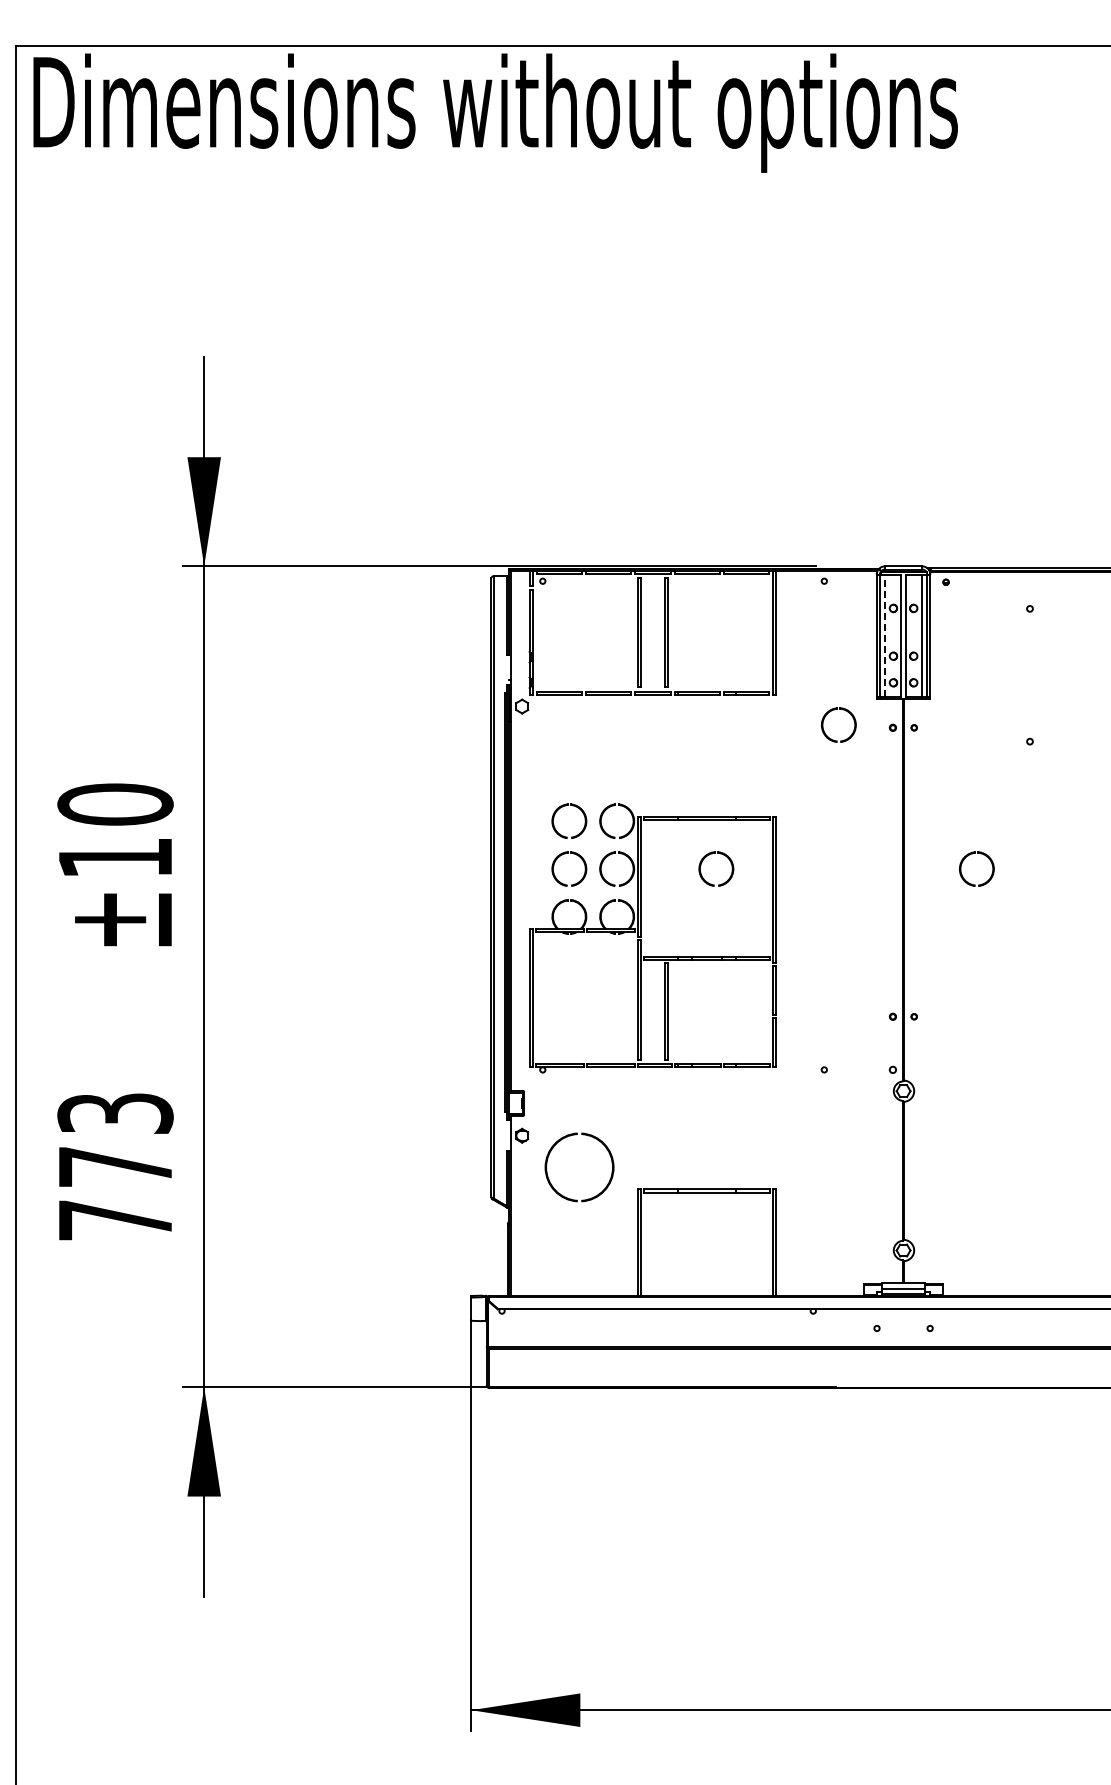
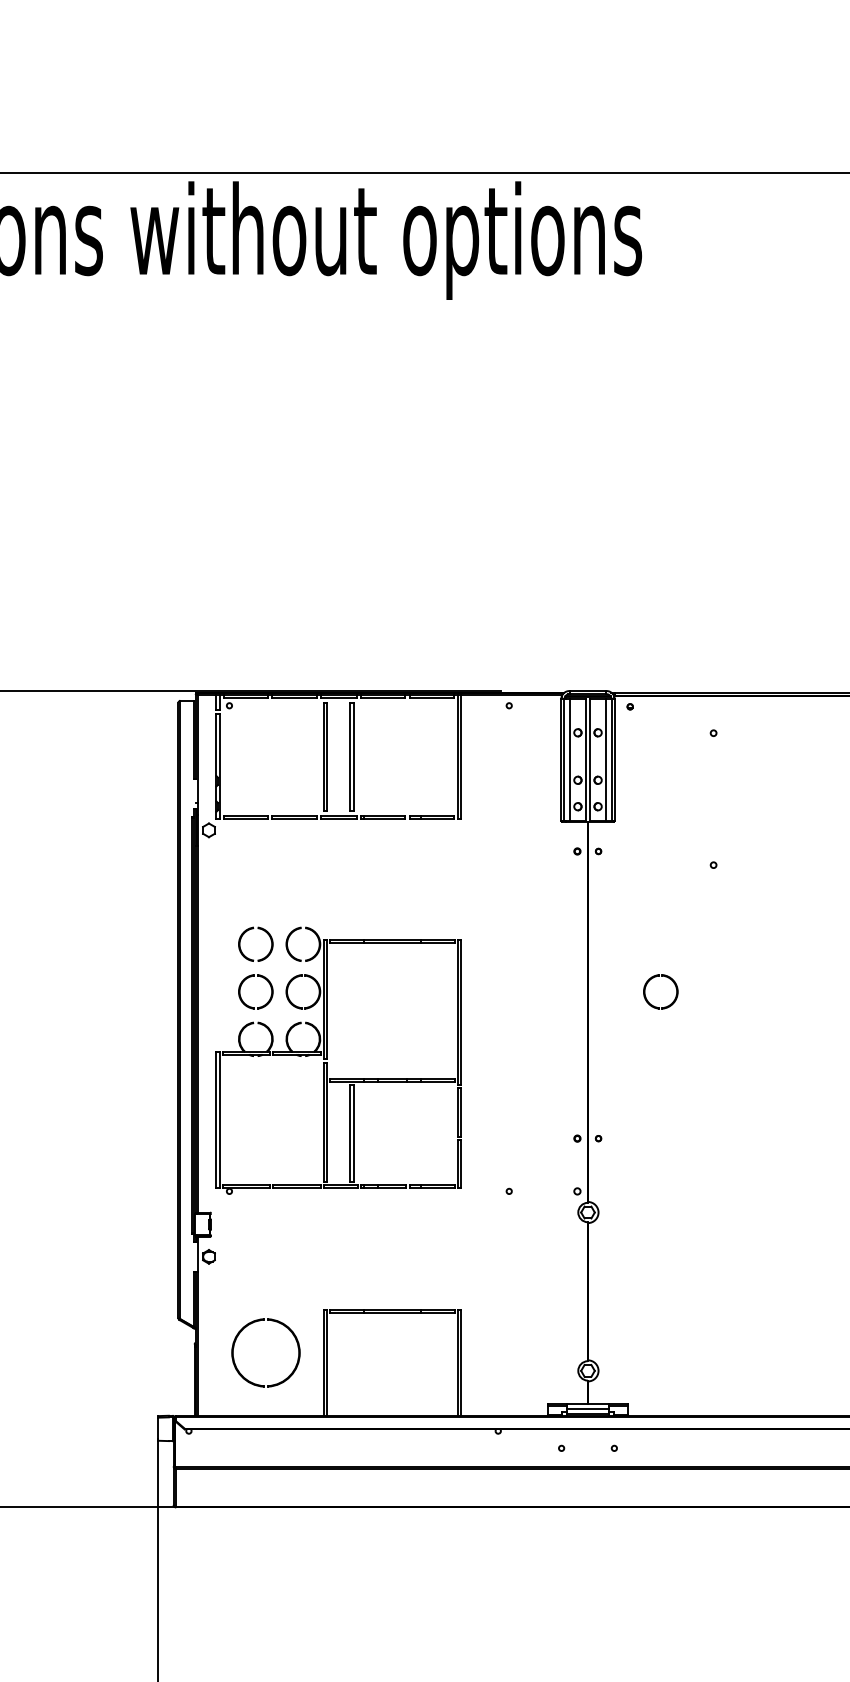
line: (884, 635) -> (569, 759), dashed -> solid
part: (830, 712) -> (515, 836), removed
part: (712, 854) -> (398, 977), removed
part: (548, 1175) -> (235, 1360), moved

